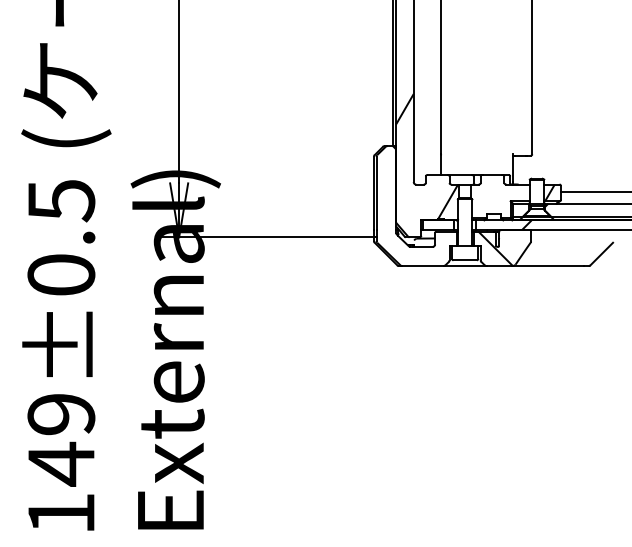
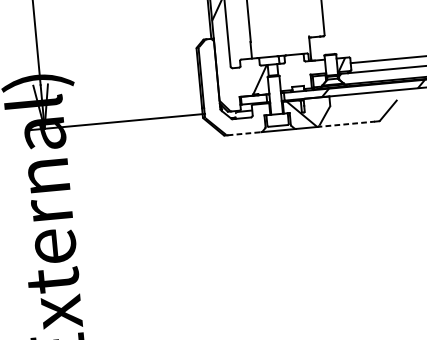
line: (423, 266) -> (244, 134), solid -> dashed
line: (548, 266) -> (346, 124), solid -> dashed

